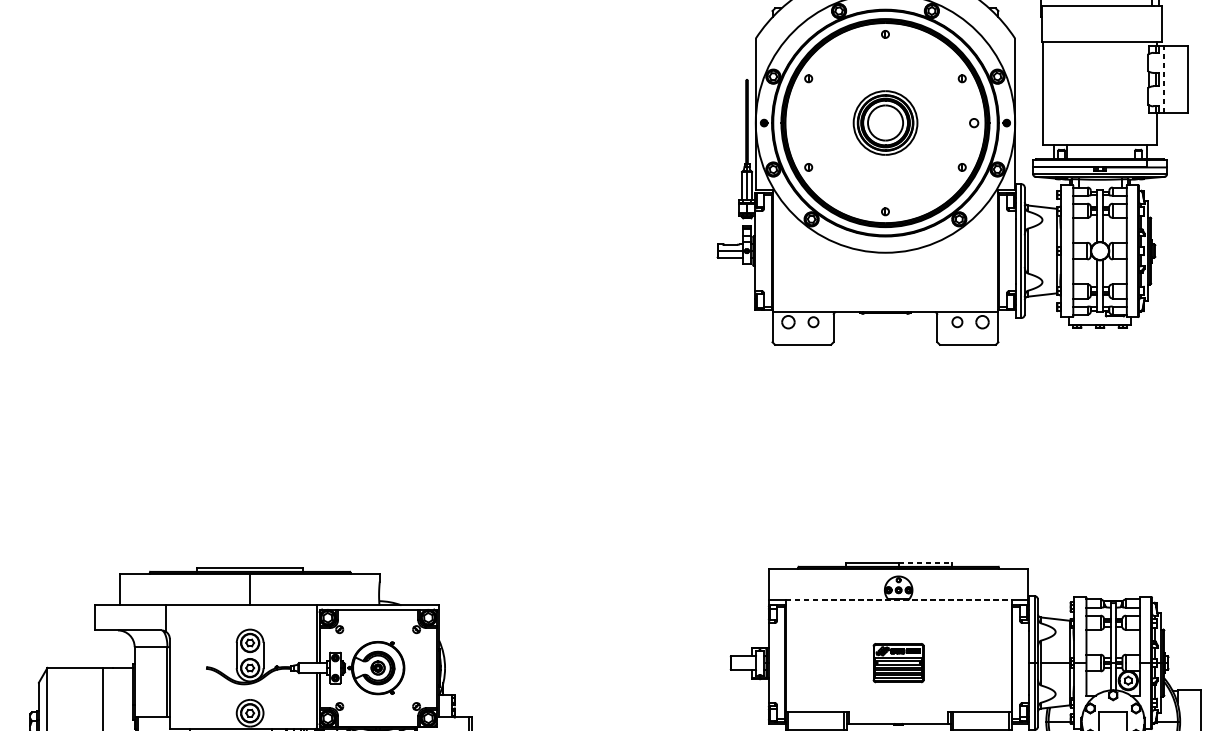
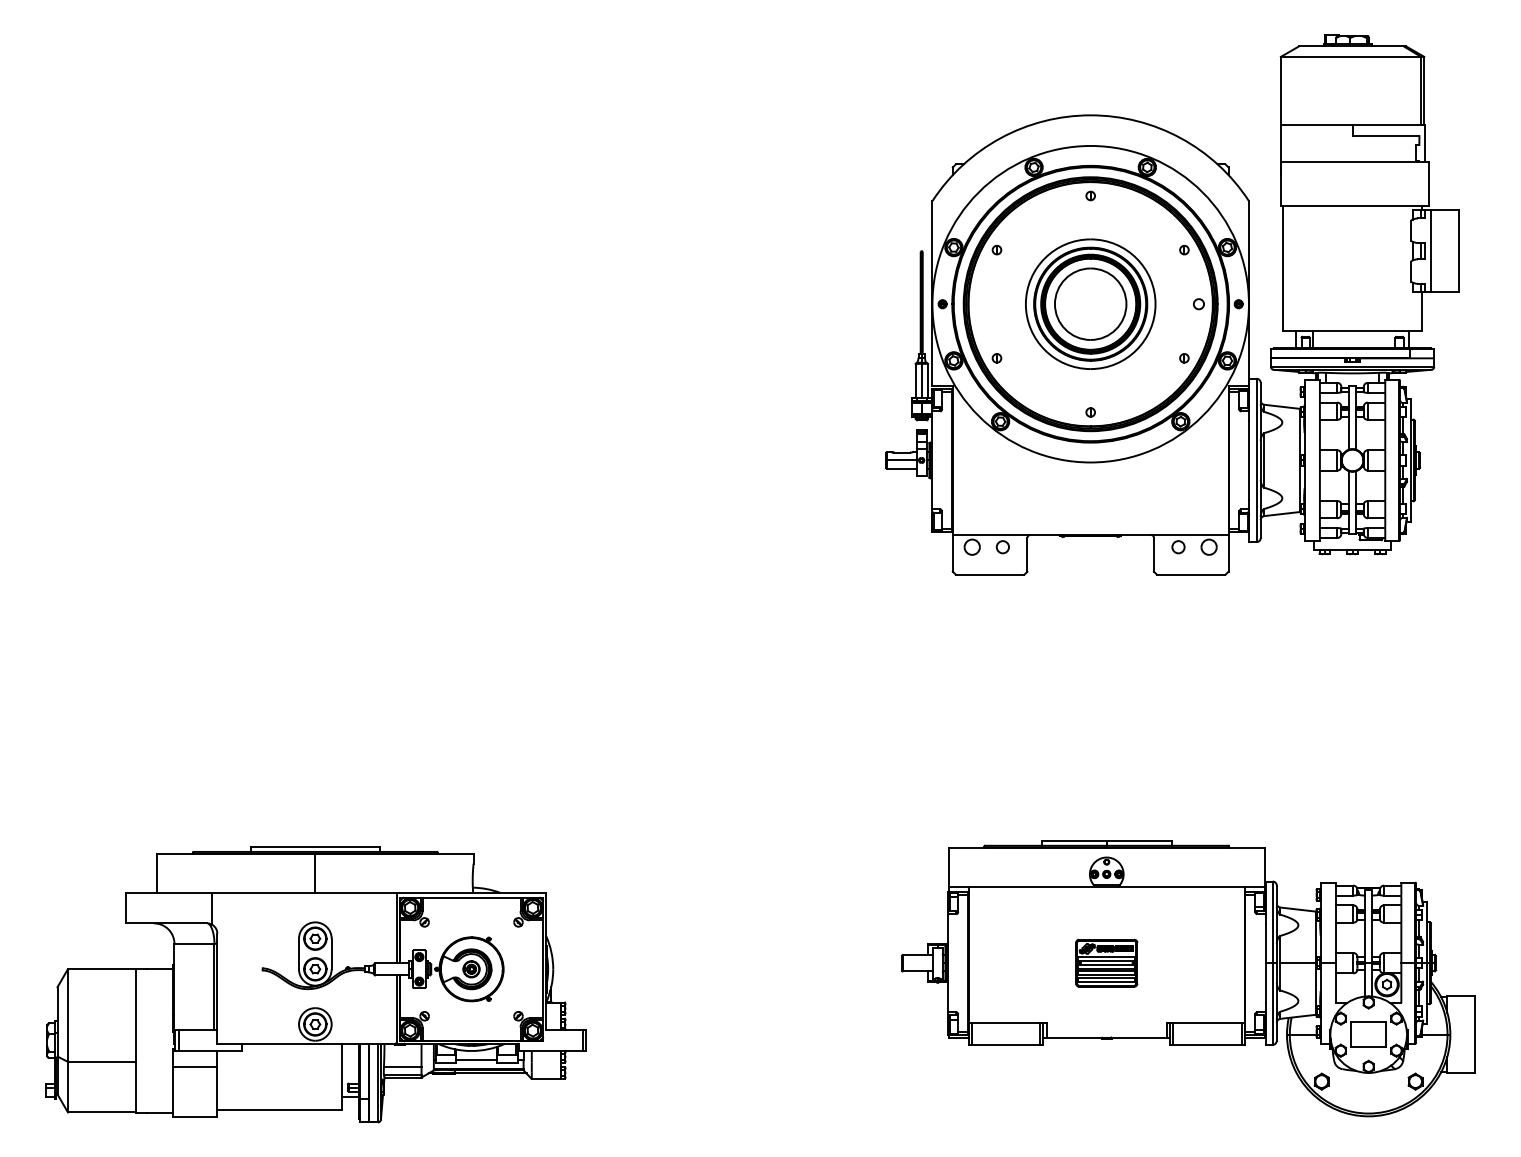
line: (1164, 79) -> (1431, 250), dashed -> solid
part: (885, 122) -> (1090, 303), size x1.67
line: (925, 562) -> (1139, 840), dashed -> solid
line: (898, 600) -> (1106, 886), dashed -> solid

